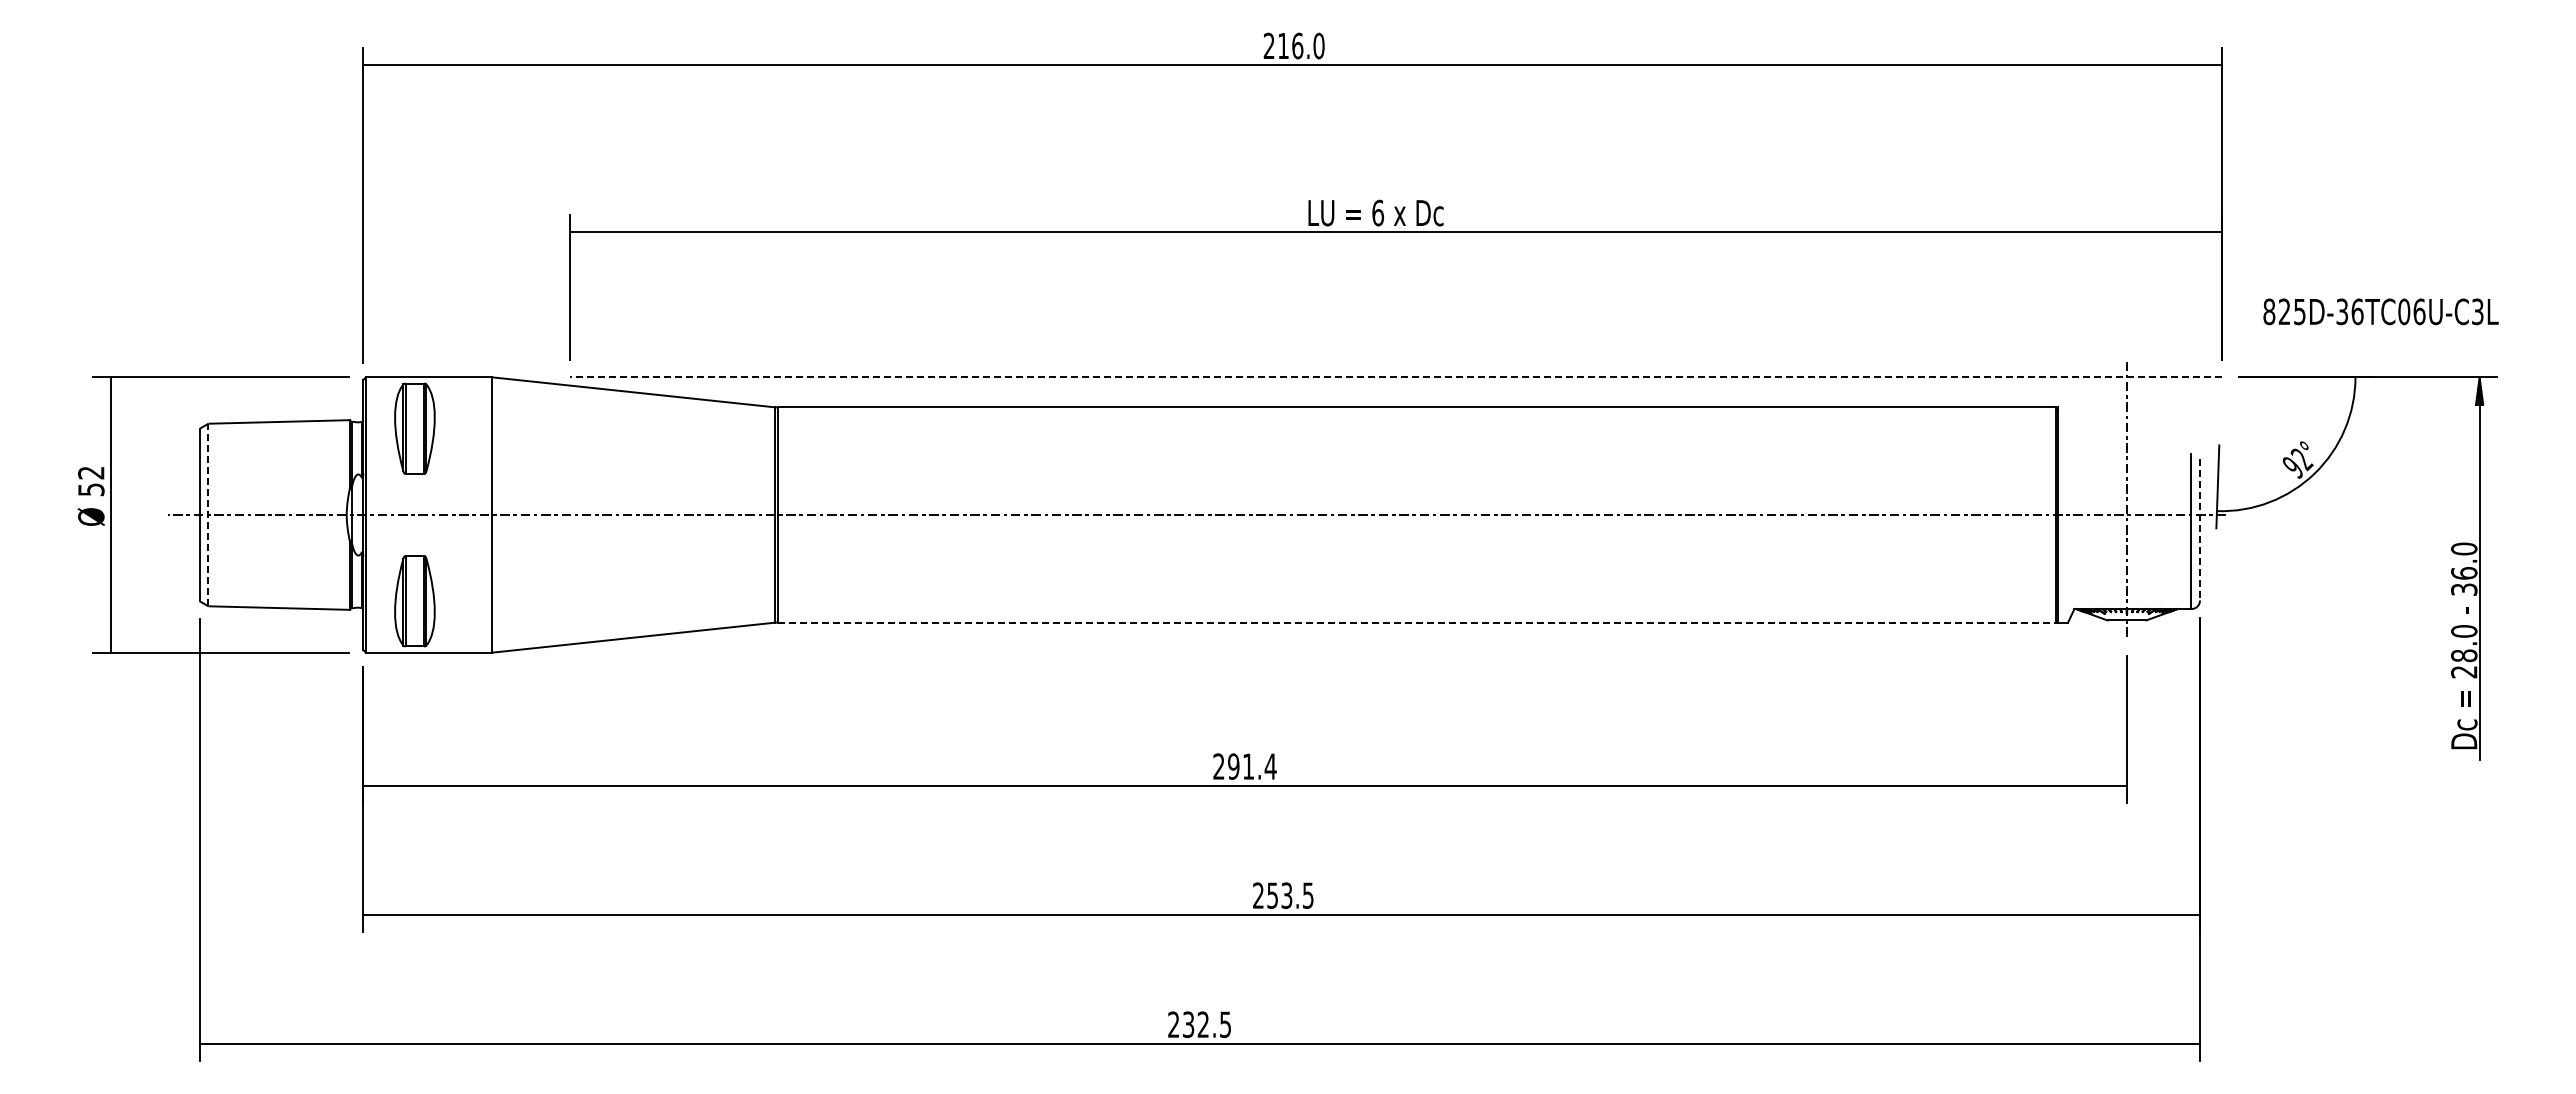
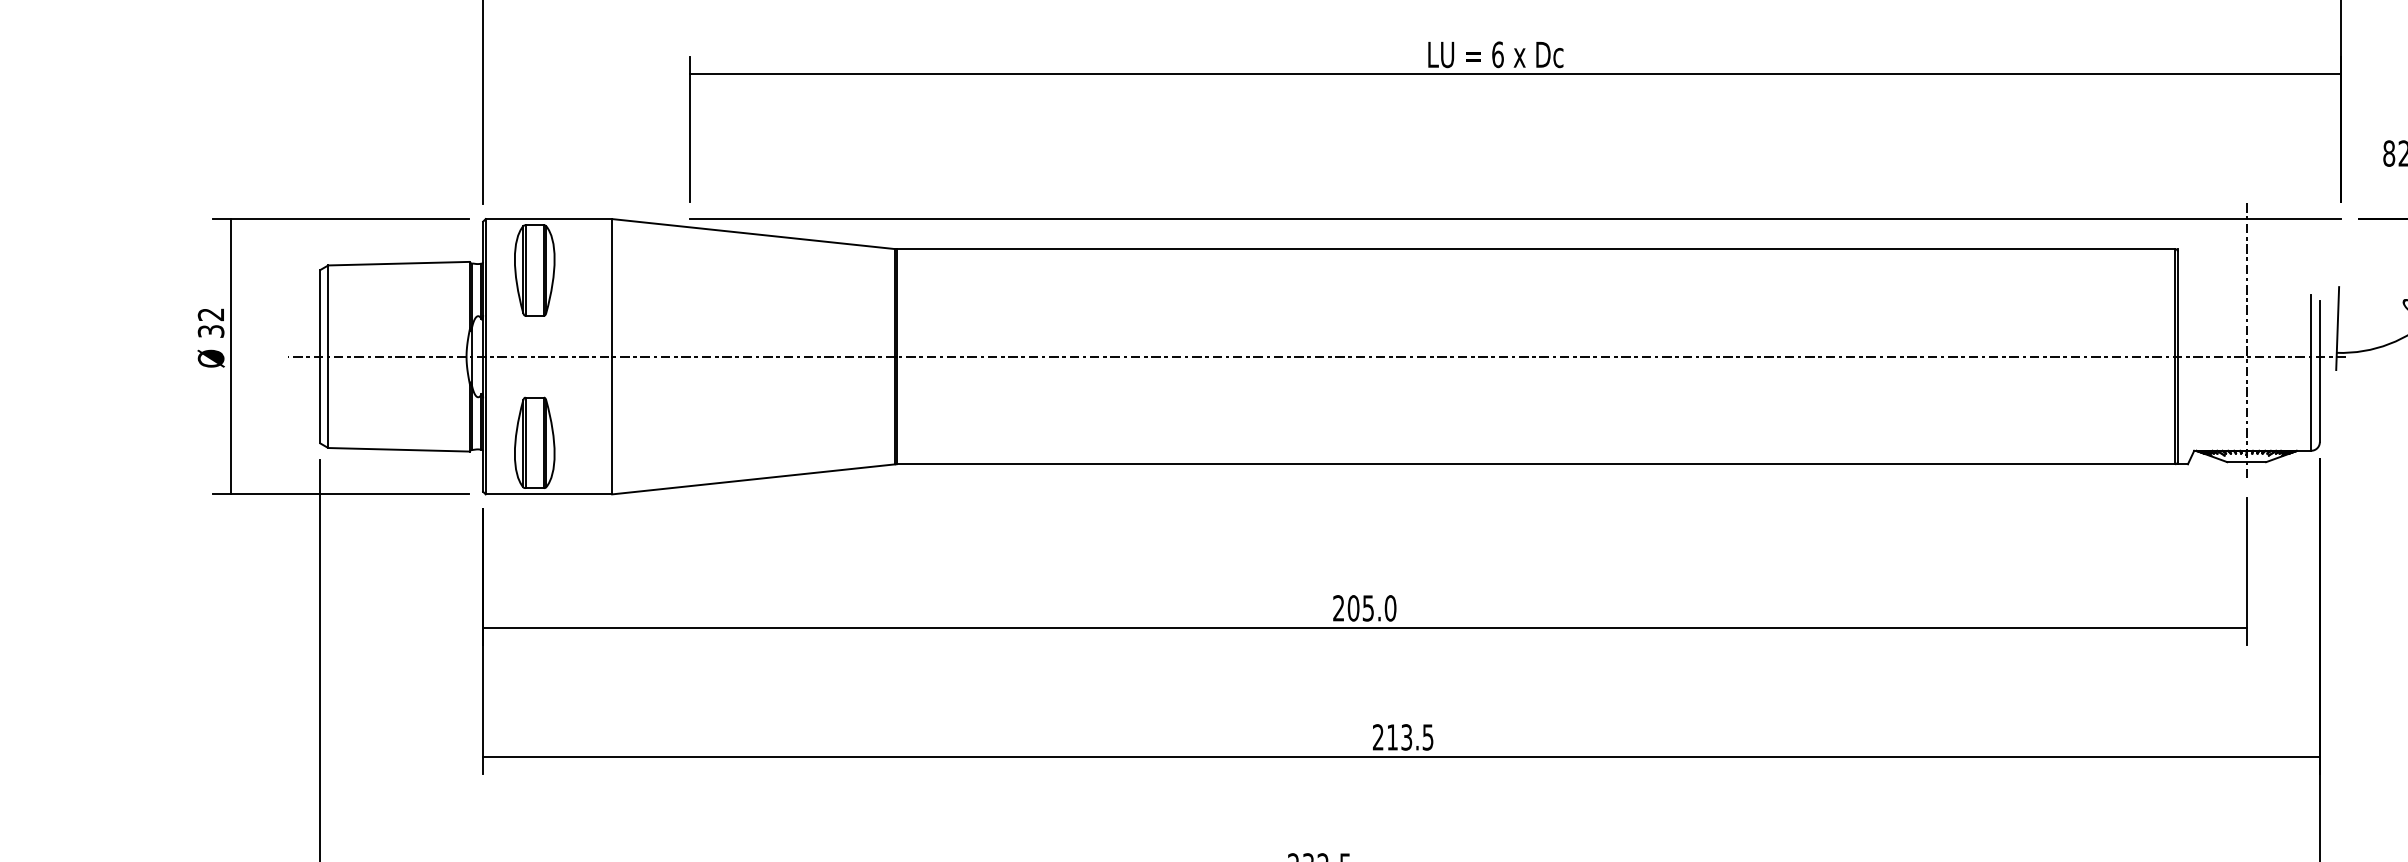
line: (1395, 377) -> (1515, 219), dashed -> solid
text: (90, 489) -> (210, 331), 52 -> 32
line: (208, 514) -> (328, 356), dashed -> solid
line: (2200, 529) -> (2320, 371), dashed -> solid
line: (1416, 622) -> (1536, 464), dashed -> solid
text: (1252, 766) -> (1372, 608), 291.4 -> 205.0
text: (1272, 895) -> (1392, 737), 253.5 -> 213.5

